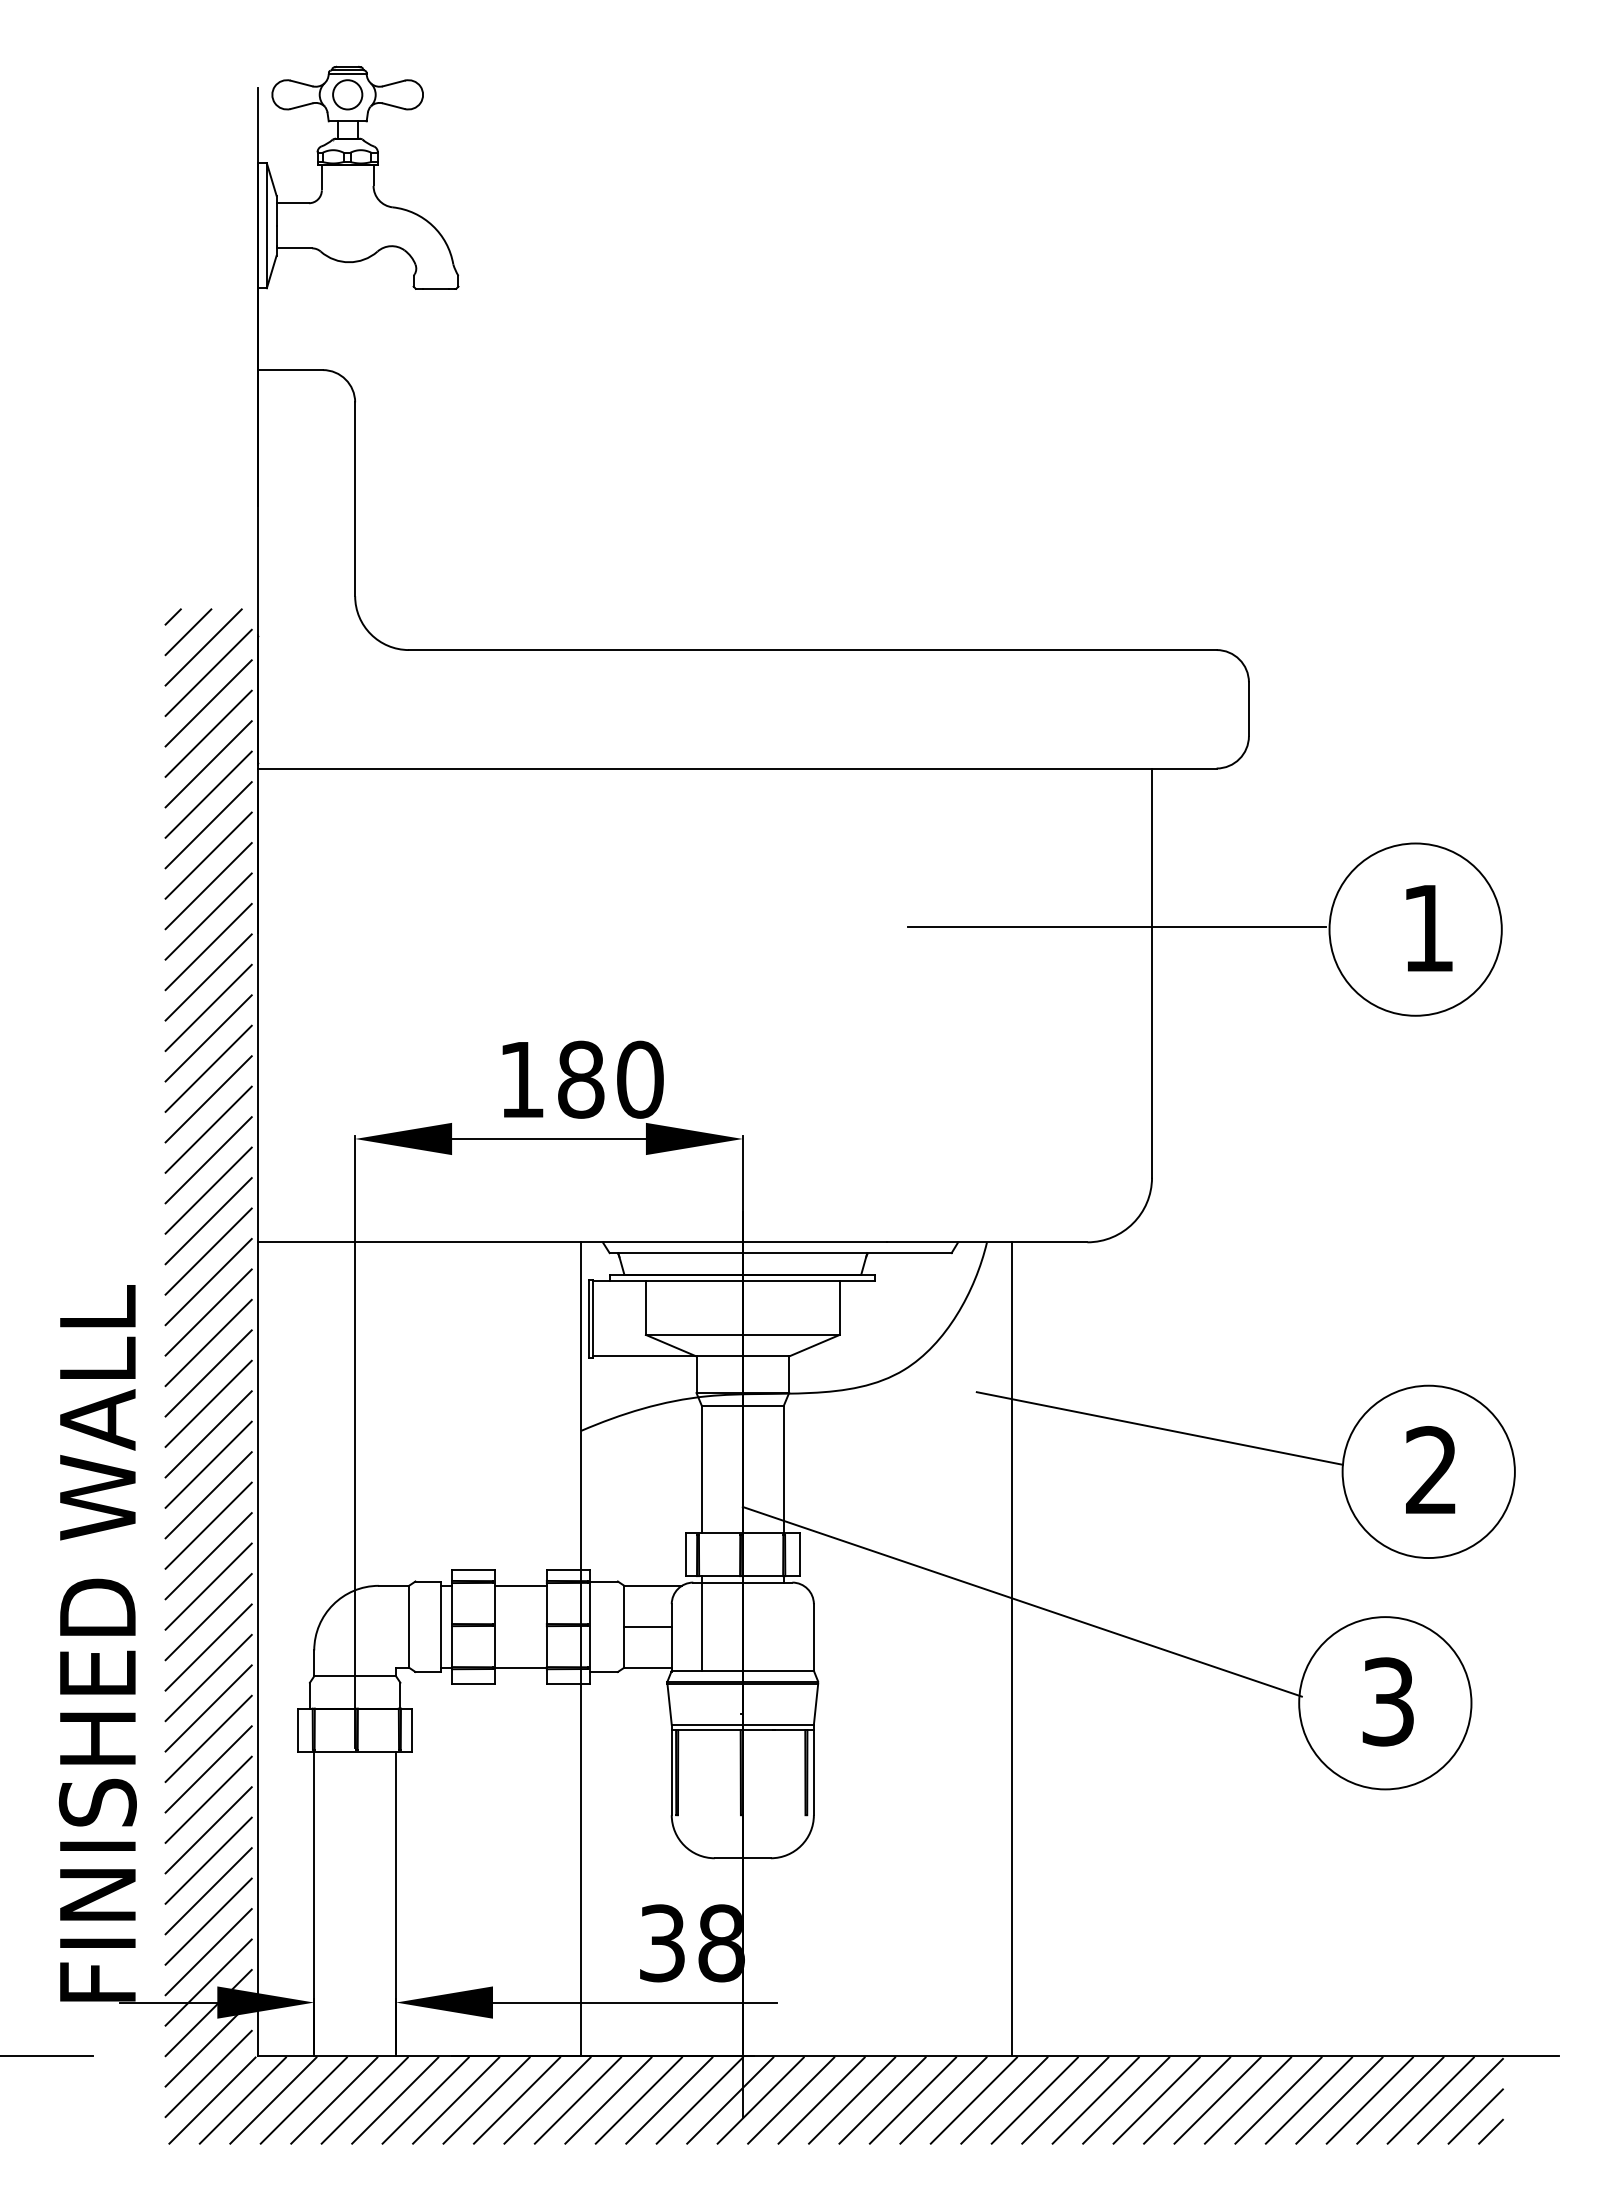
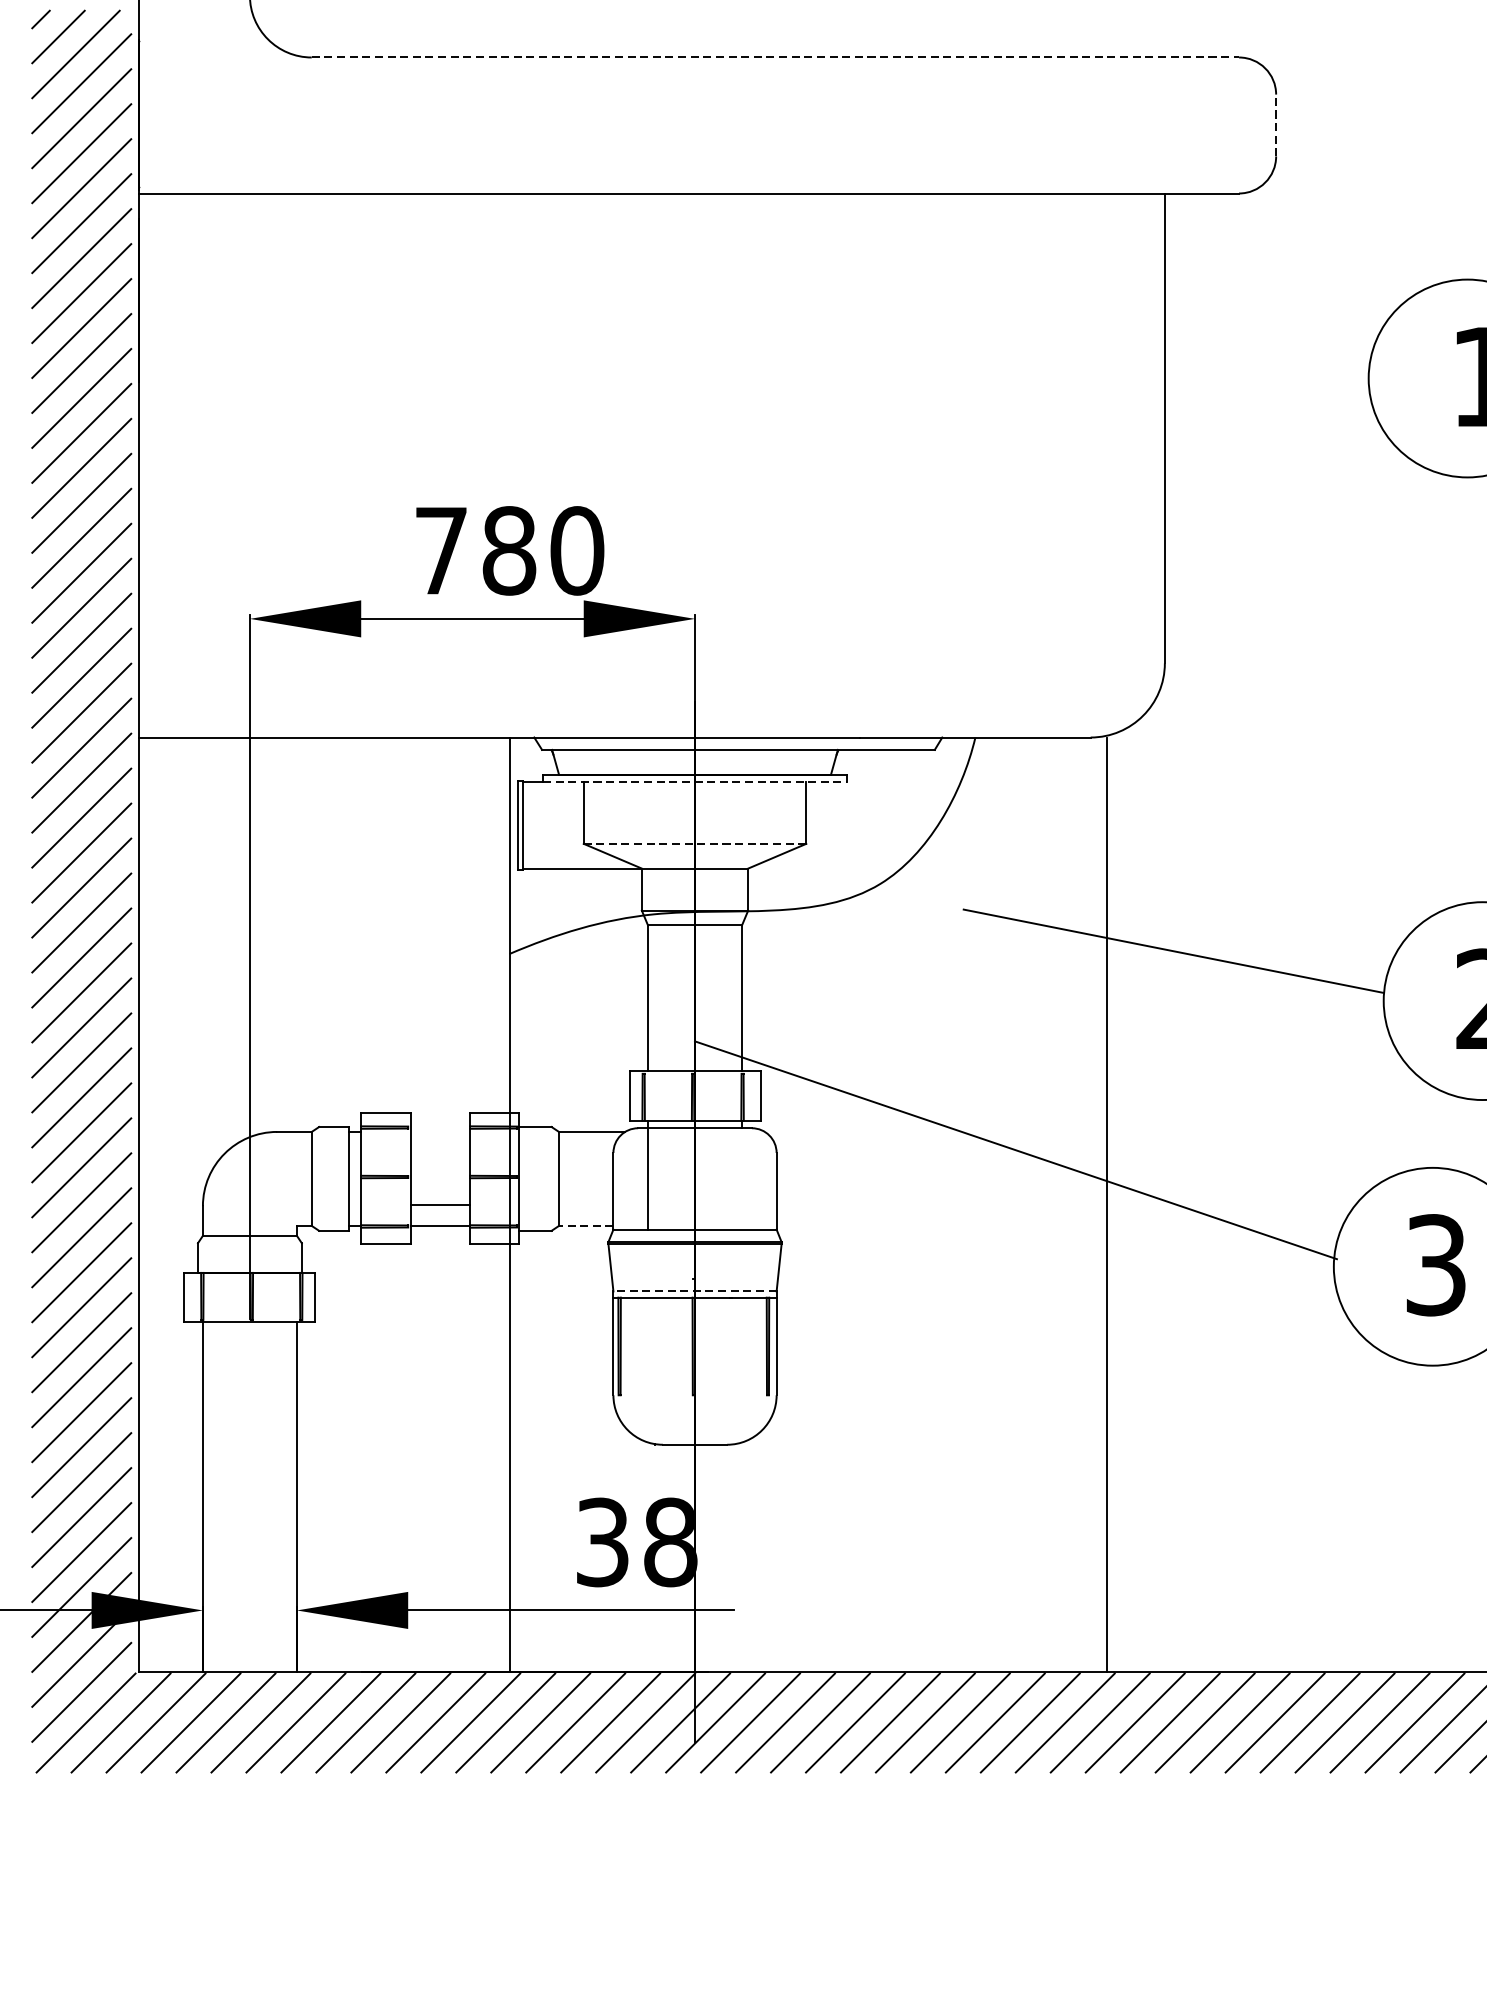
line: (812, 650) -> (775, 58), solid -> dashed
line: (1248, 709) -> (1275, 125), solid -> dashed
line: (1116, 926) -> (1124, 374), removed
text: (521, 1079) -> (440, 550), 180 -> 780
line: (743, 1281) -> (695, 782), solid -> dashed
line: (742, 1334) -> (694, 843), solid -> dashed
line: (520, 1585) -> (439, 1205), moved
line: (647, 1626) -> (585, 1178), removed
line: (1012, 1649) -> (1108, 1205), moved
line: (648, 1667) -> (586, 1225), solid -> dashed
line: (742, 1724) -> (694, 1291), solid -> dashed

